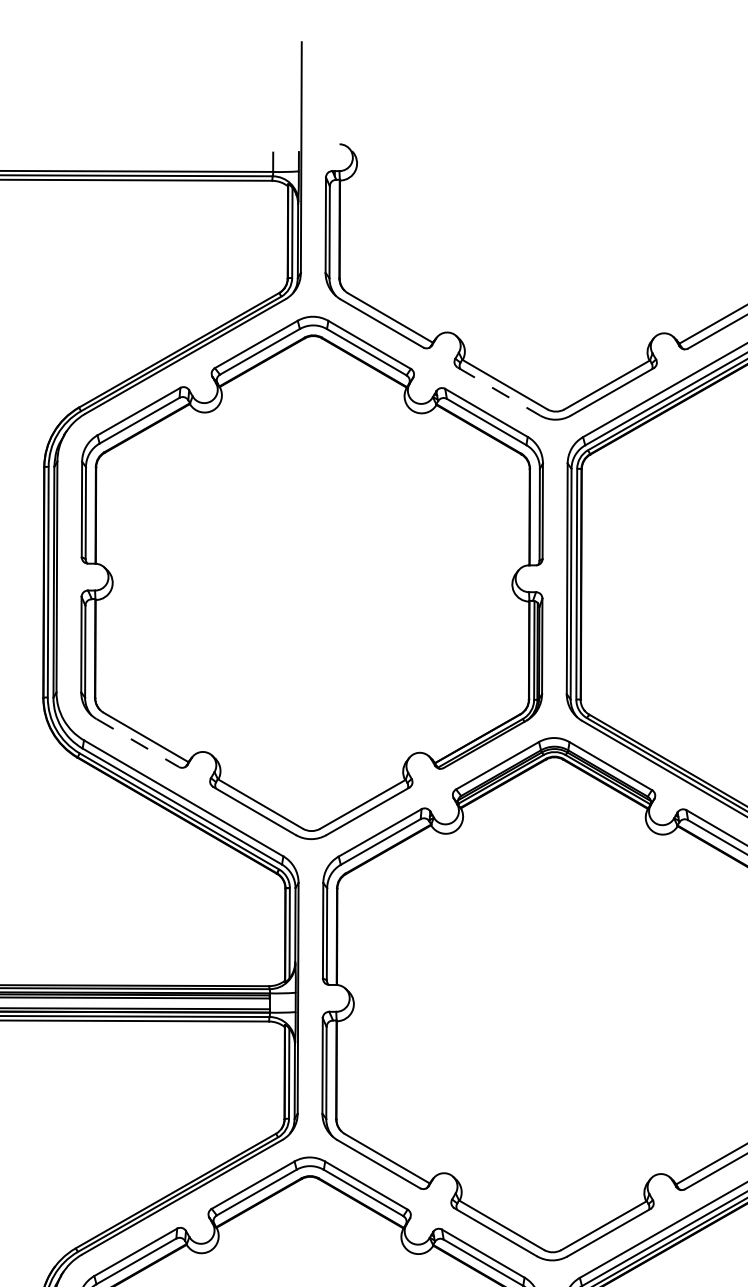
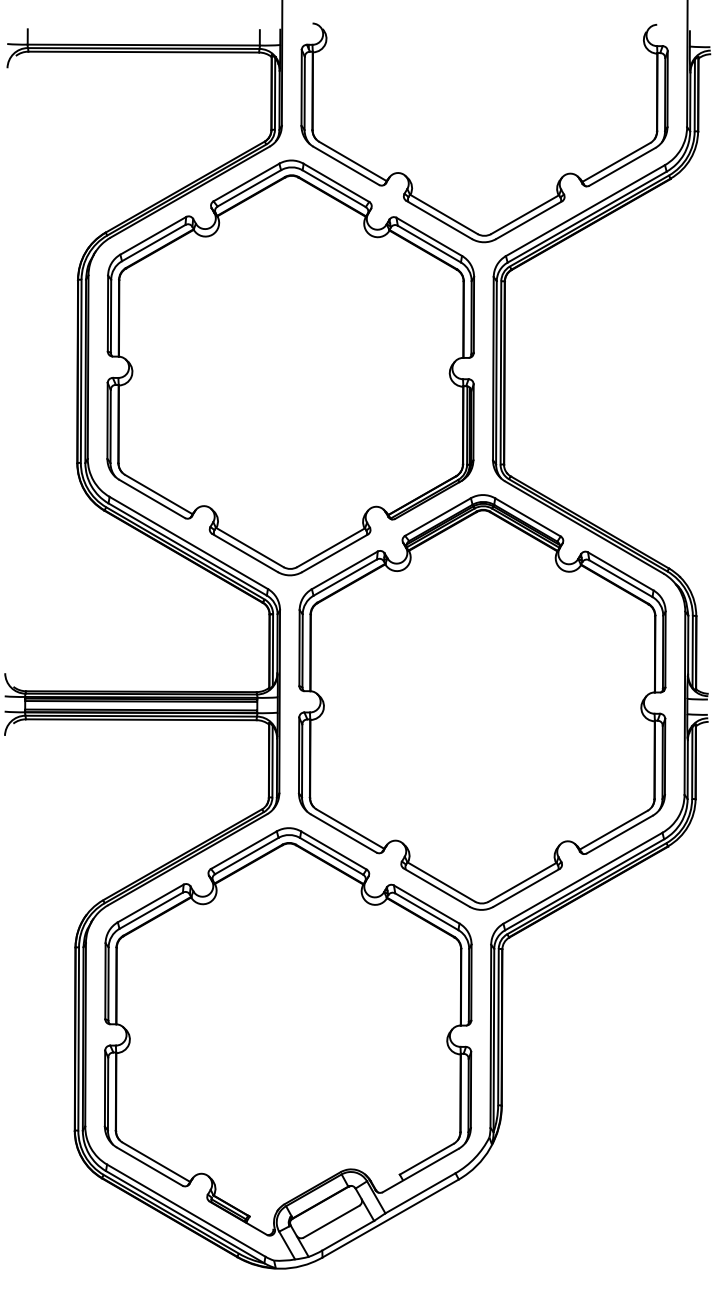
line: (499, 391) -> (439, 219), dashed -> solid
line: (138, 743) -> (152, 499), dashed -> solid

